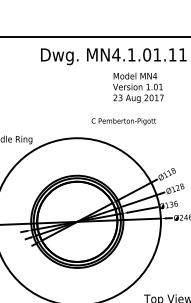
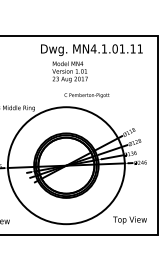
text: (137, 87) -> (69, 71), moved
text: (123, 121) -> (86, 95), moved

